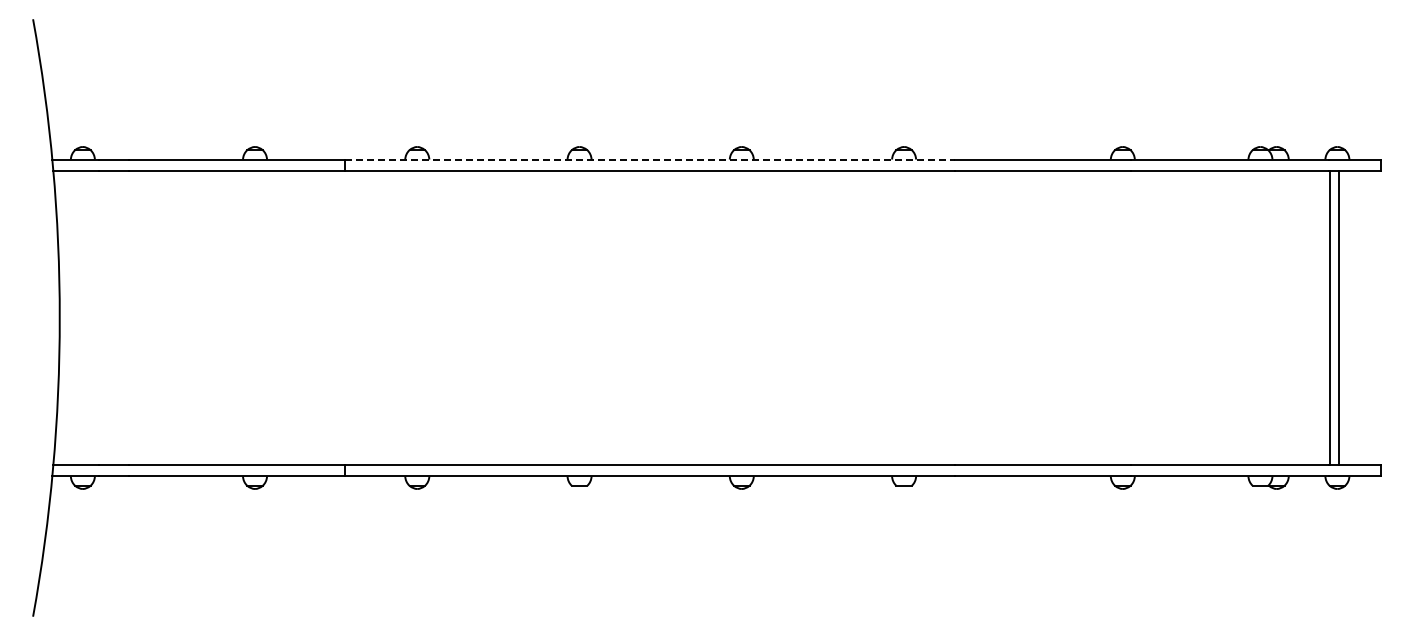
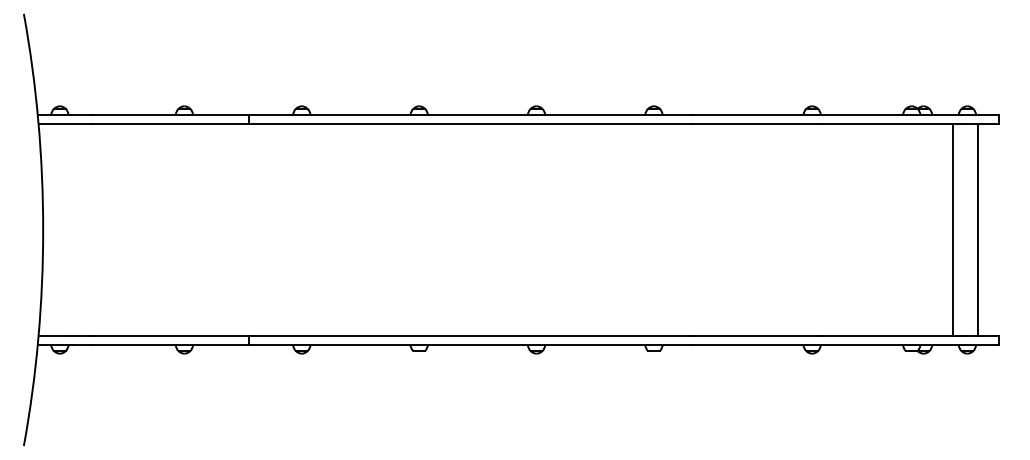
line: (650, 159) -> (470, 115), dashed -> solid
line: (1330, 317) -> (978, 229), moved
line: (1338, 317) -> (953, 229), moved

